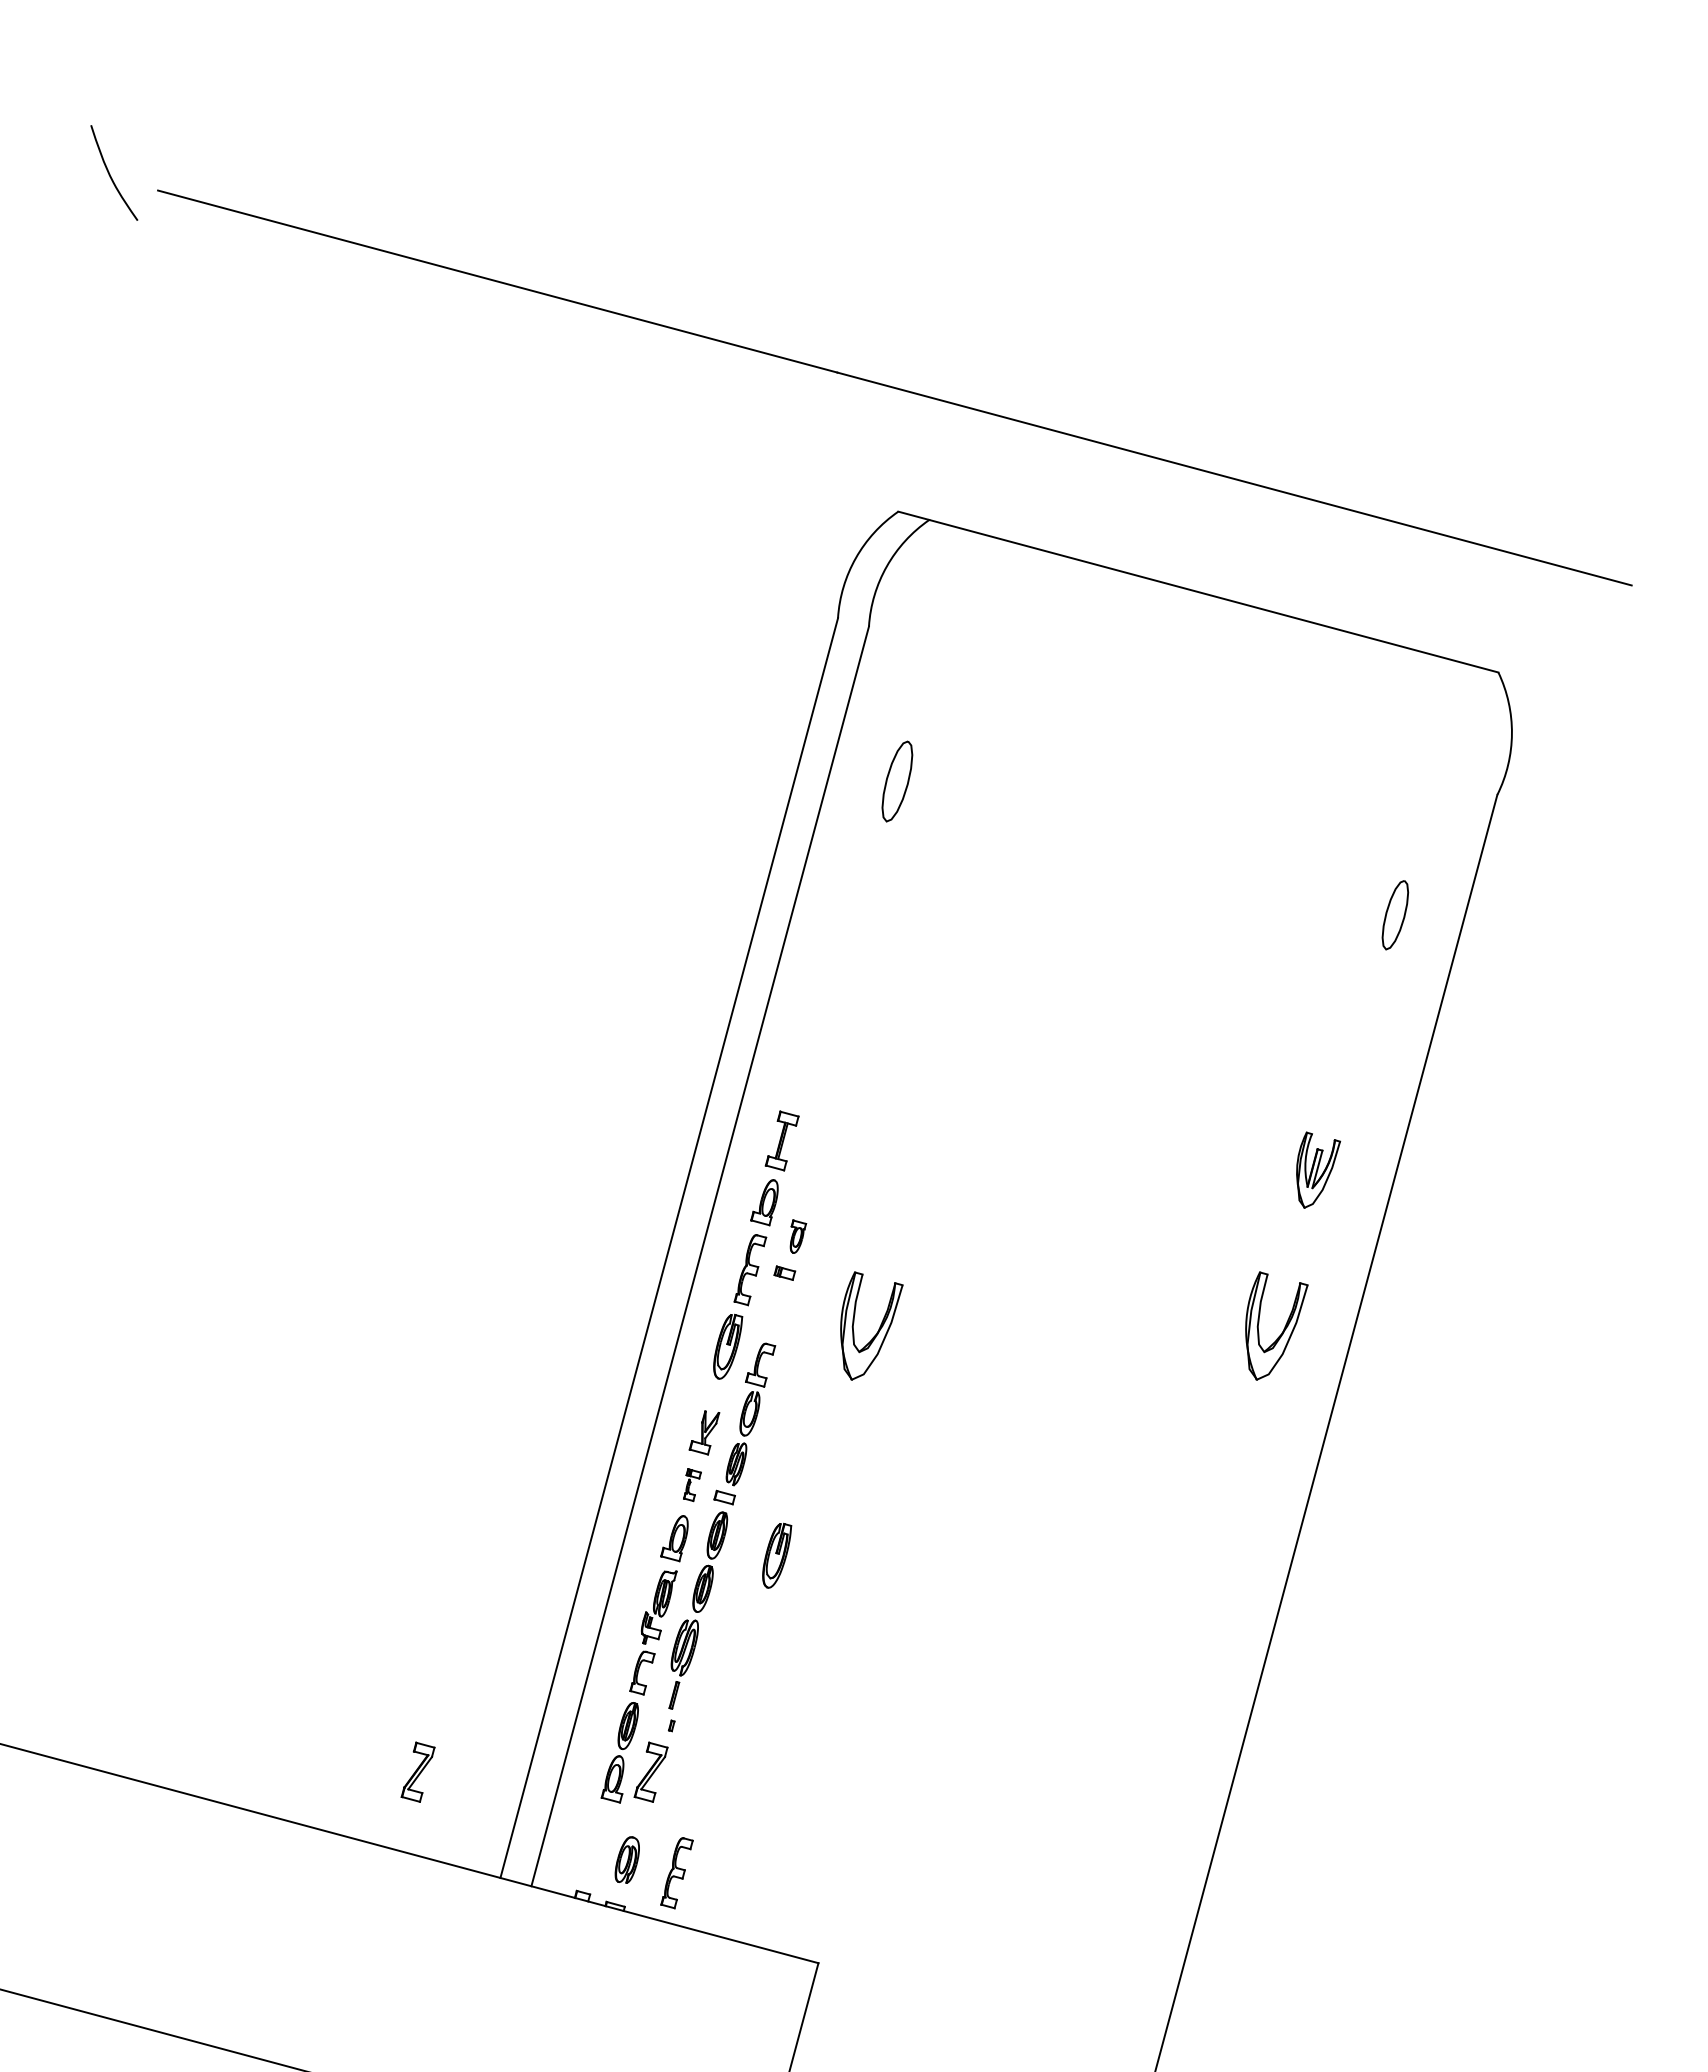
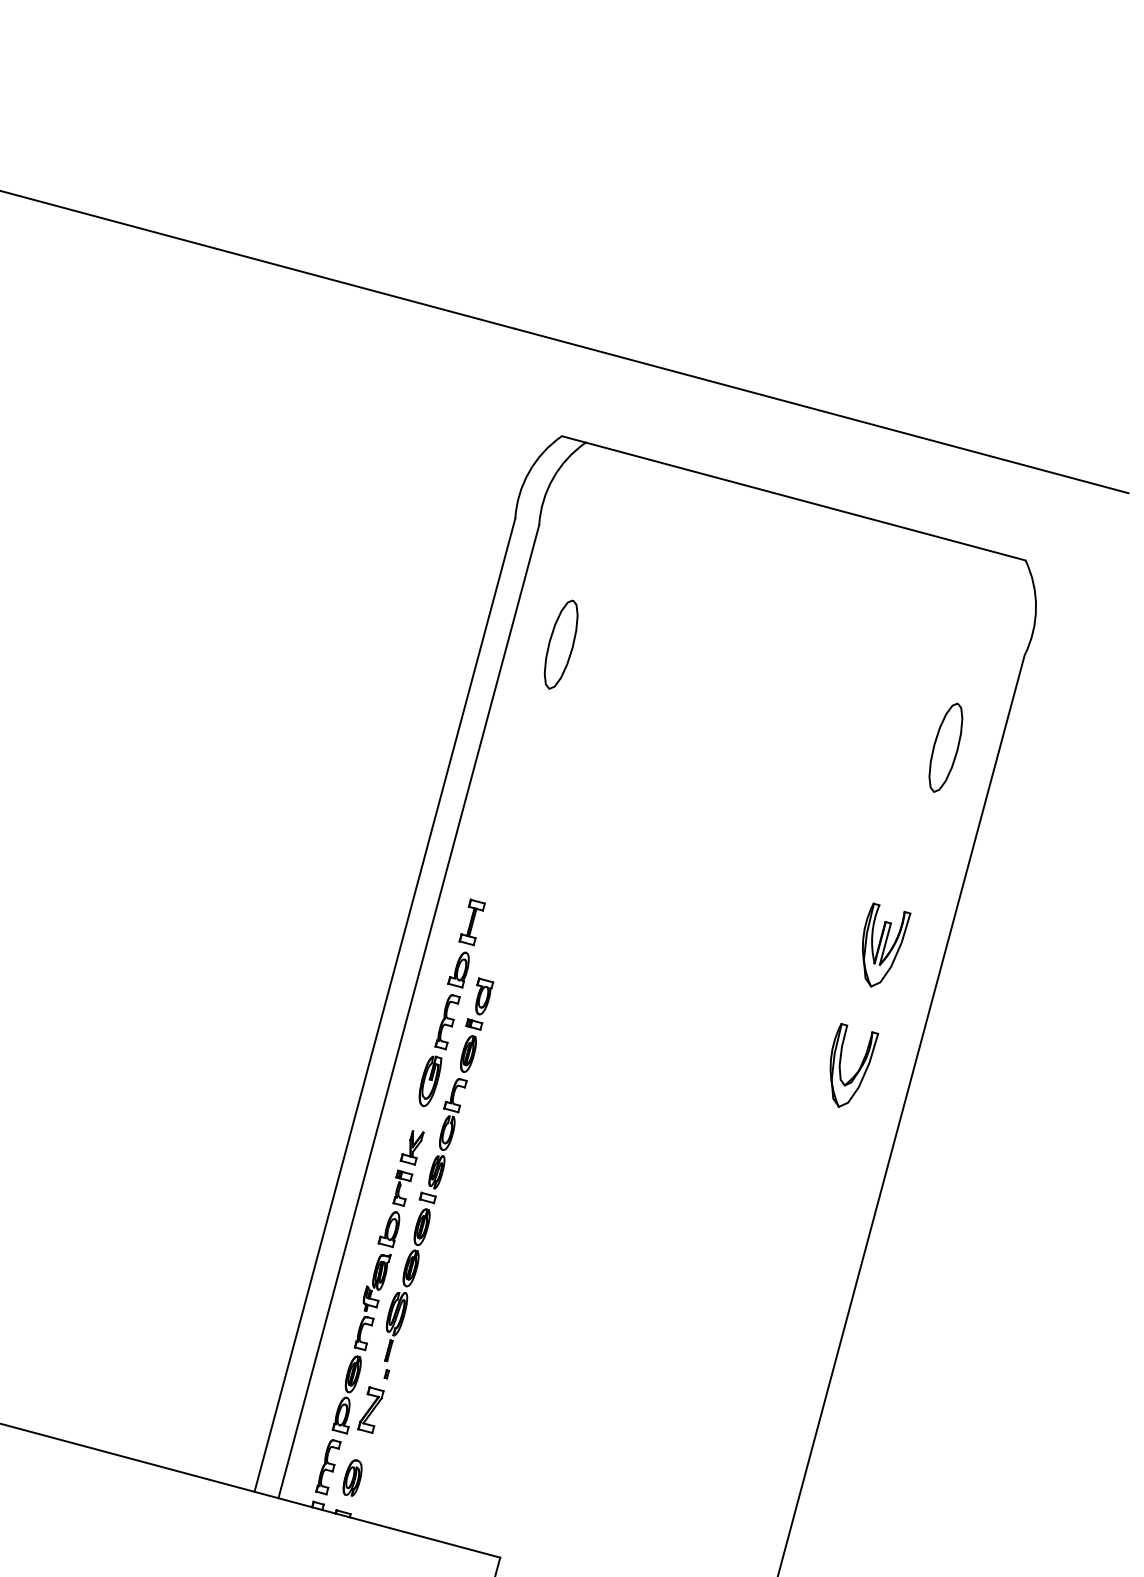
part: (897, 781) -> (561, 644), size x1.43
part: (1395, 915) -> (946, 748), size x1.67
part: (1318, 1169) -> (886, 944), size x1.43
part: (798, 1236) -> (484, 996), size x1.43
part: (777, 1311) -> (468, 1054), added
part: (879, 1326) -> (547, 1065), removed
part: (692, 1484) -> (402, 1187), size x1.43
part: (777, 1555) -> (468, 1242), removed
part: (417, 1771) -> (190, 1409), removed
part: (676, 1873) -> (327, 1467), moved

